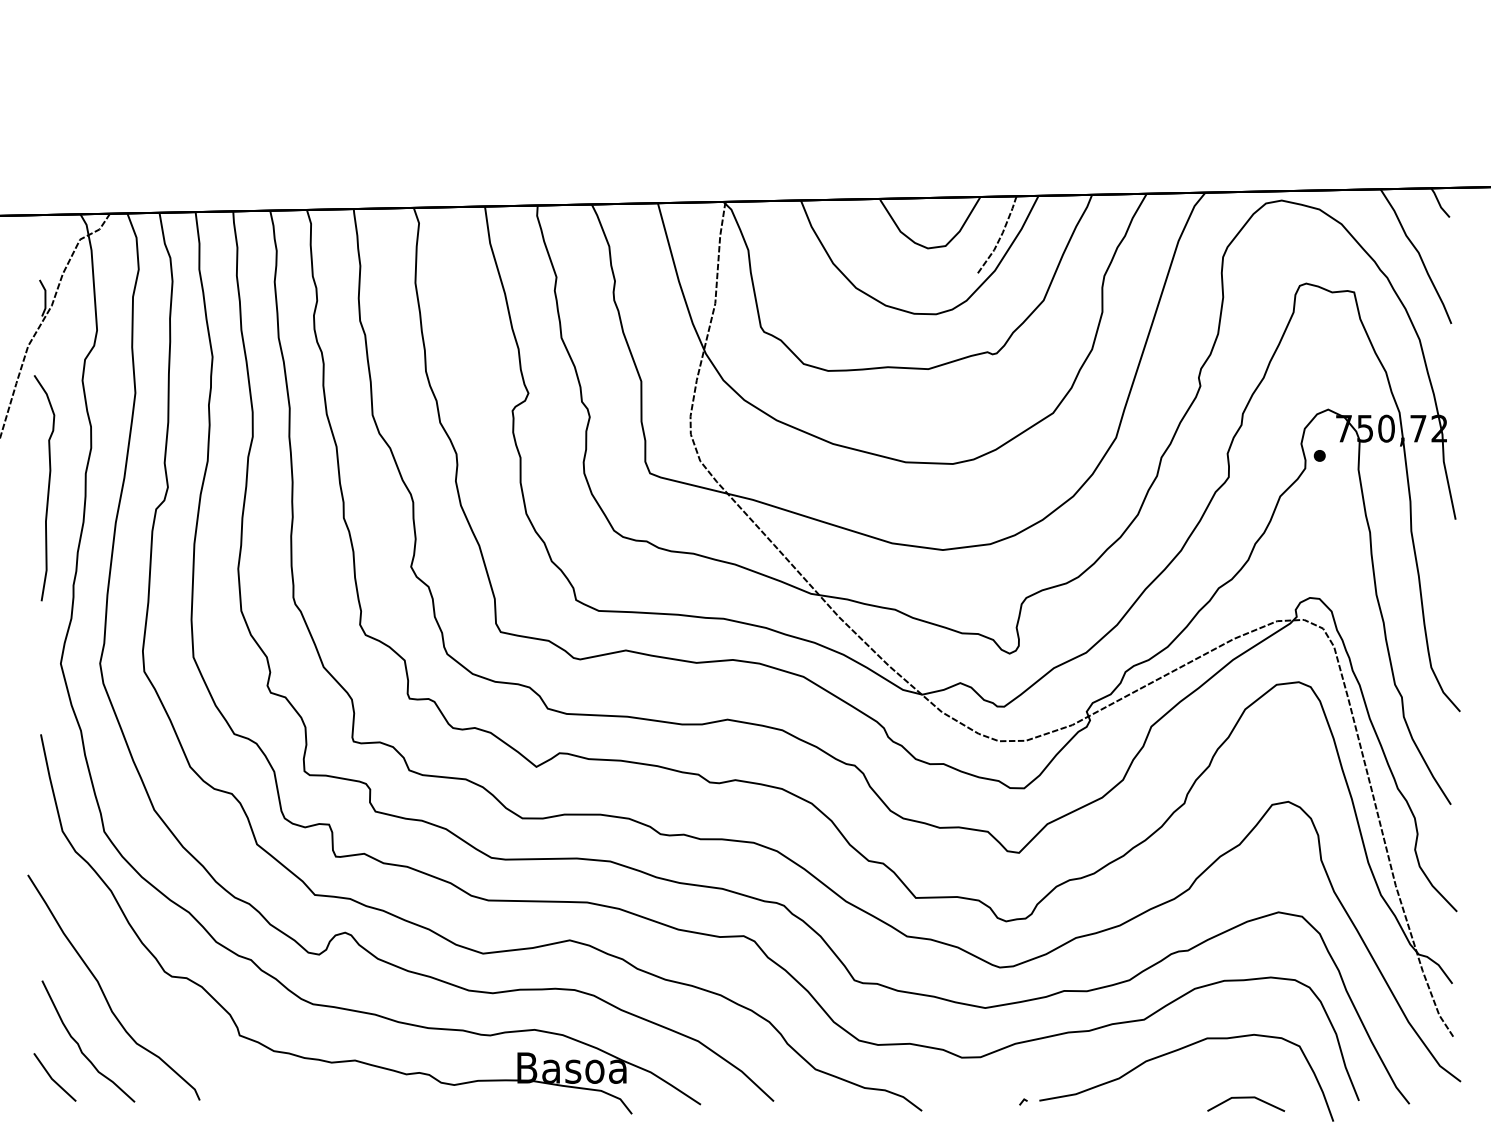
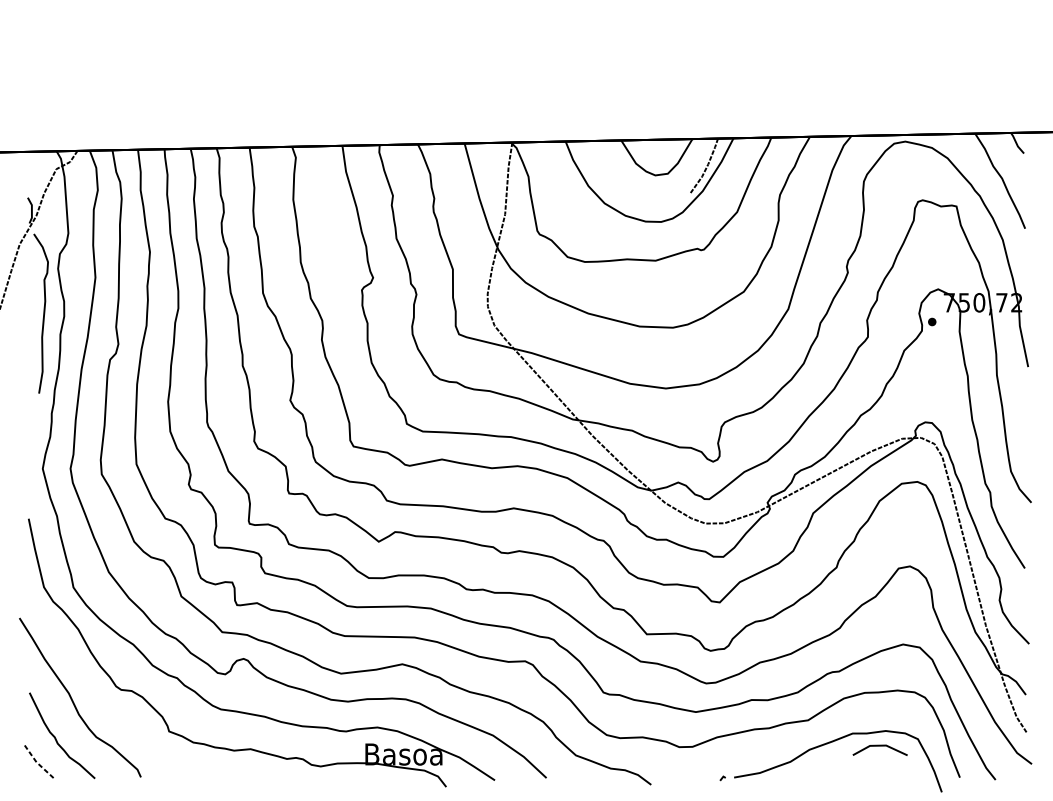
curve: (47, 489) -> (43, 314), moved
line: (51, 1078) -> (36, 761), solid -> dashed
line: (1246, 1098) -> (880, 746), moved

